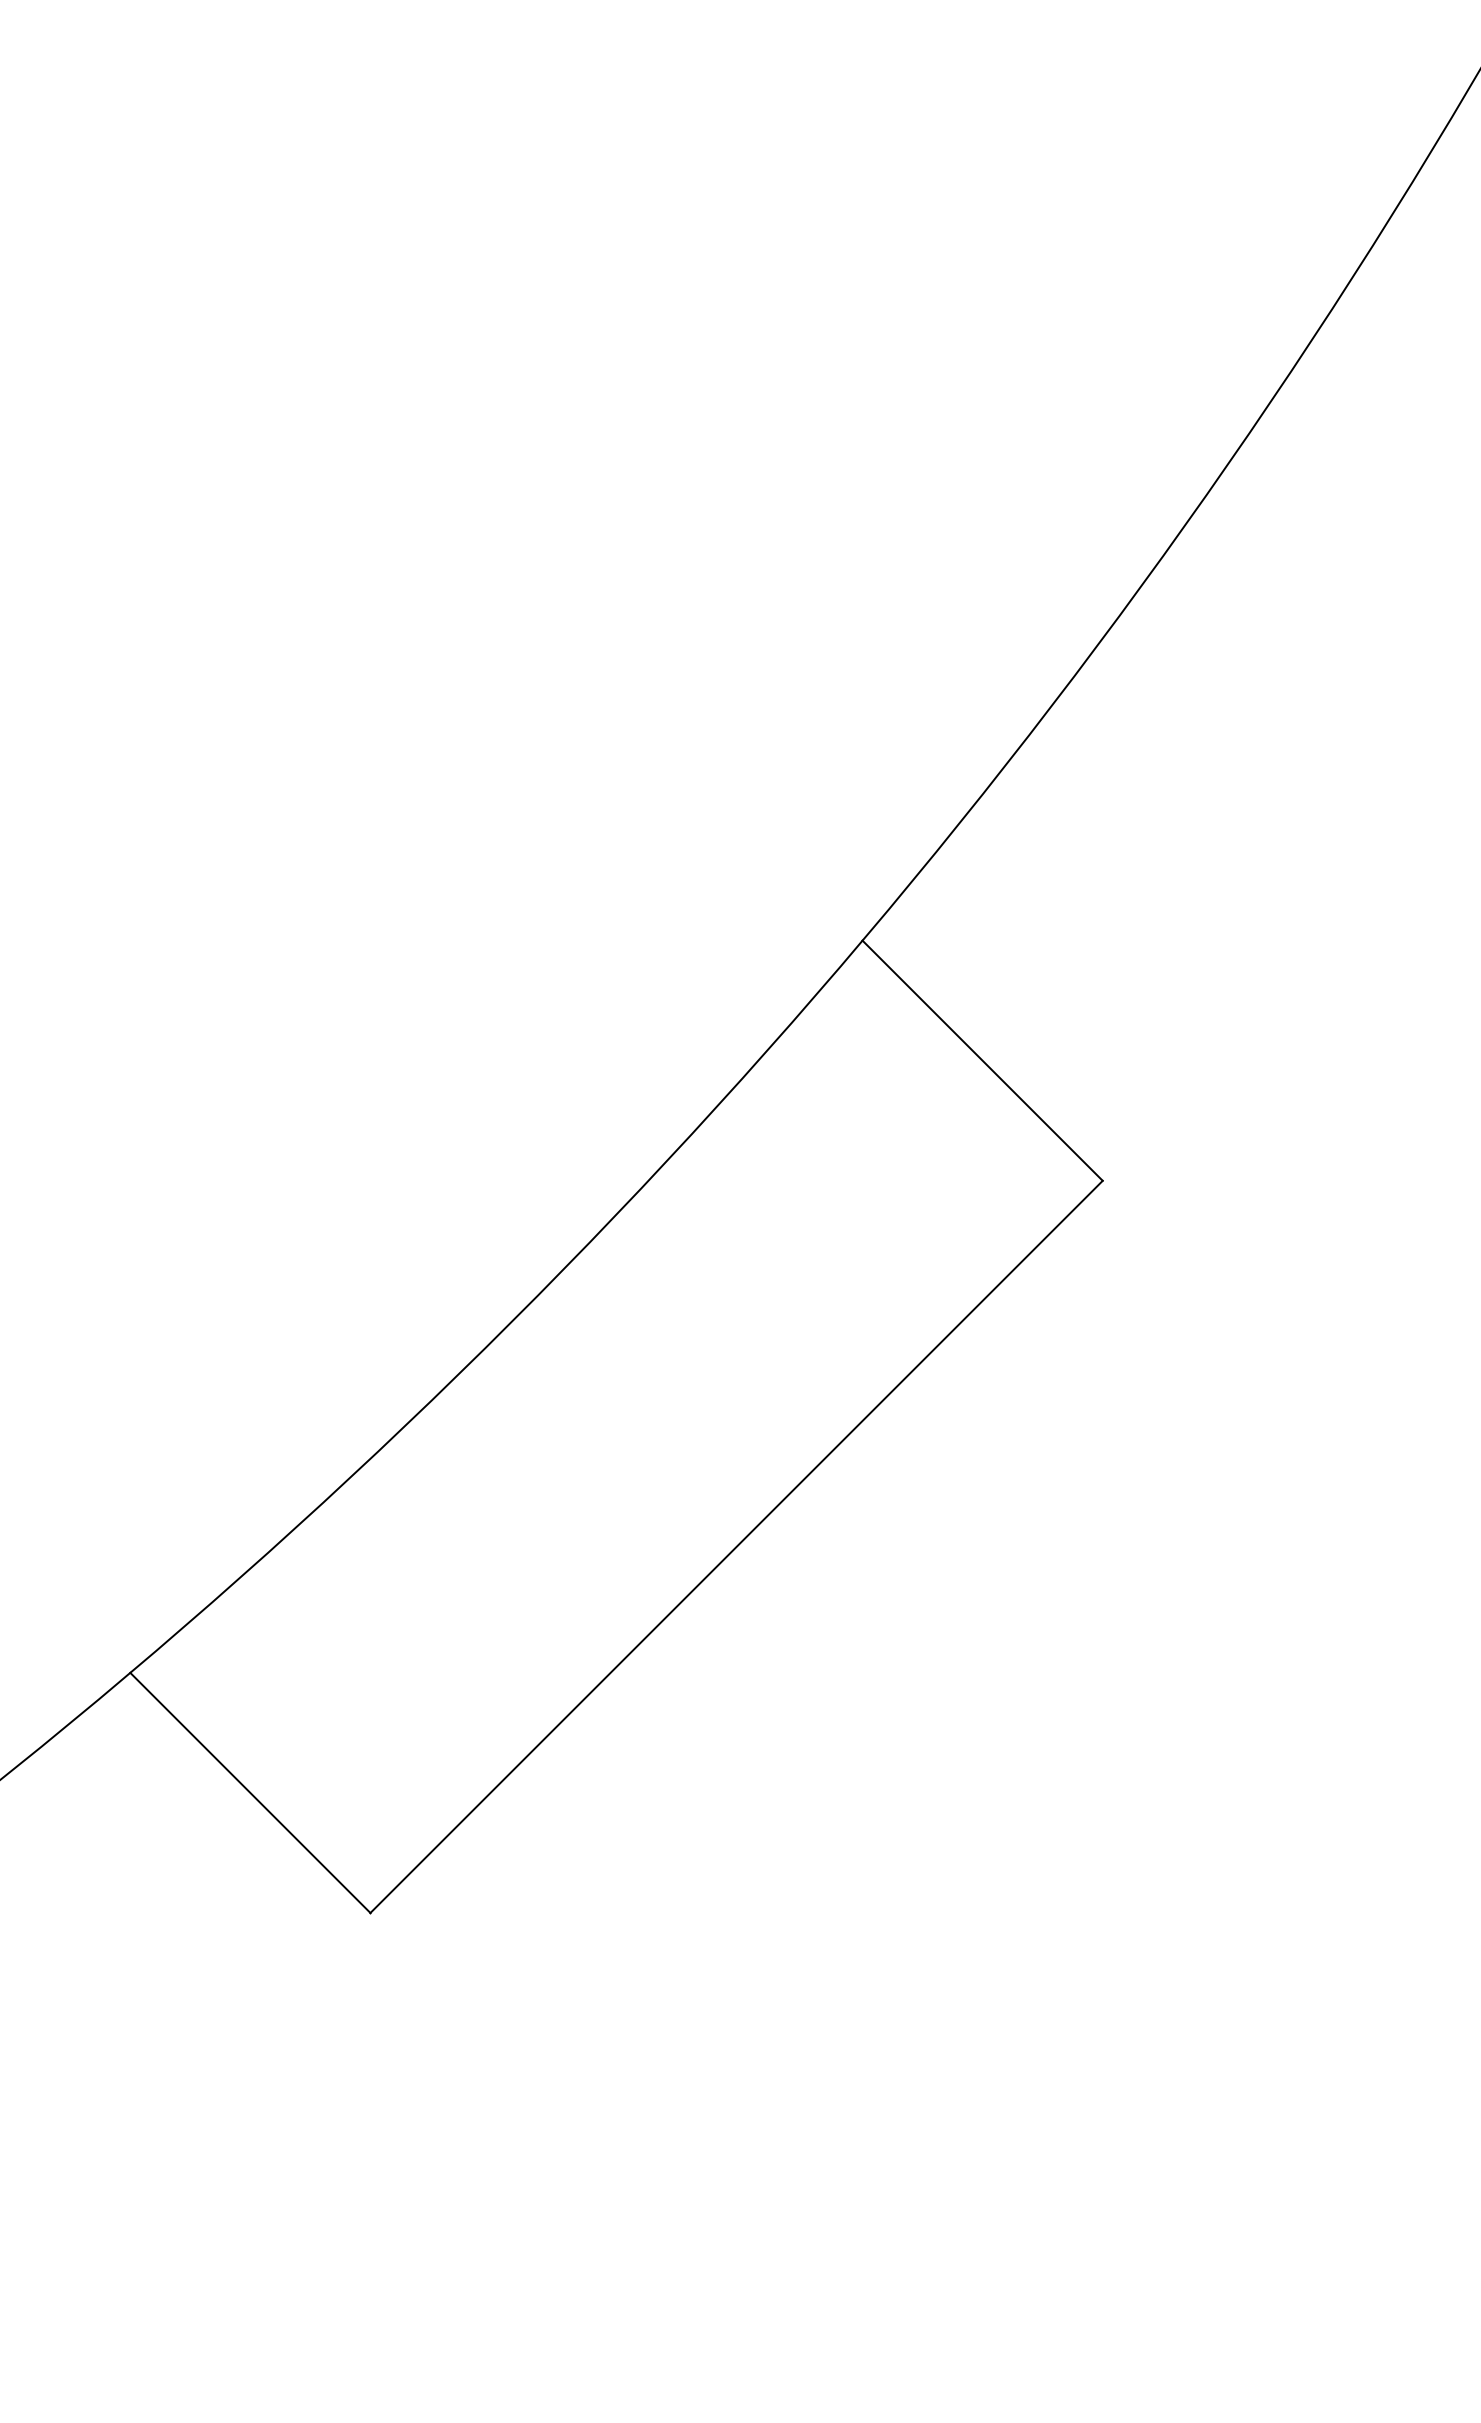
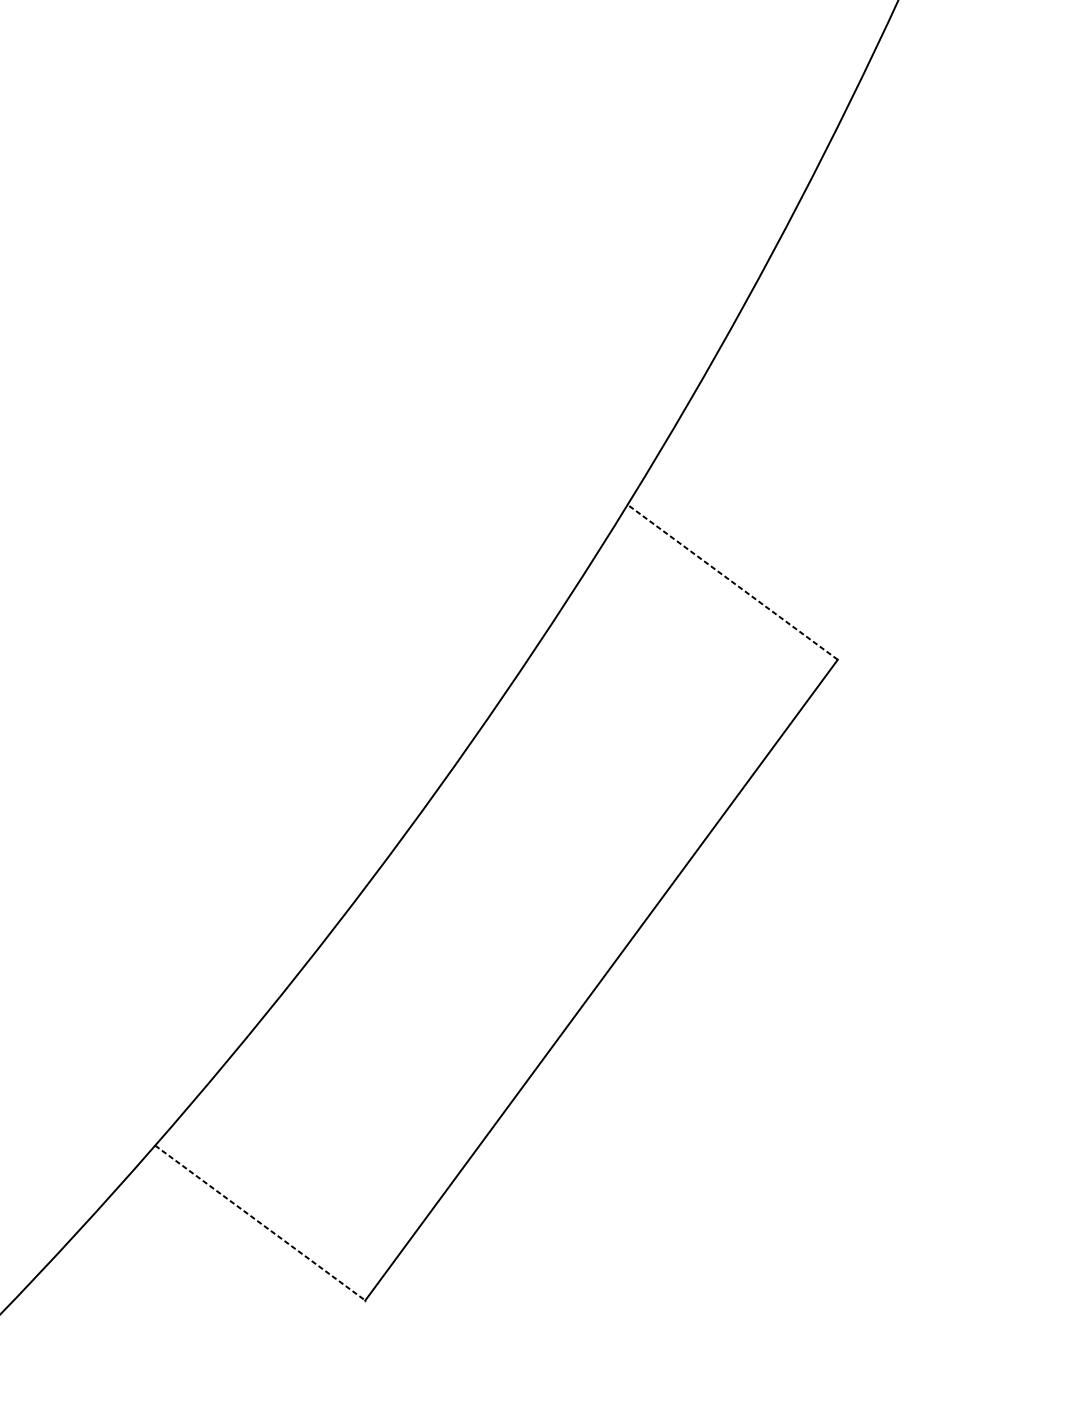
line: (982, 1060) -> (732, 582), solid -> dashed
line: (250, 1792) -> (260, 1222), solid -> dashed

